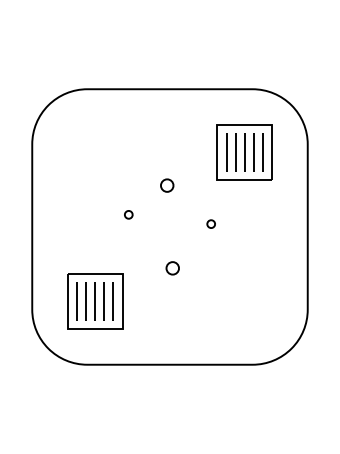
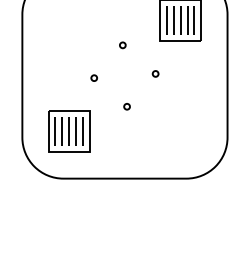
circle: (166, 185) -> (122, 45), size x0.62
circle: (128, 214) -> (94, 77), moved
circle: (172, 267) -> (126, 106), size x0.62

